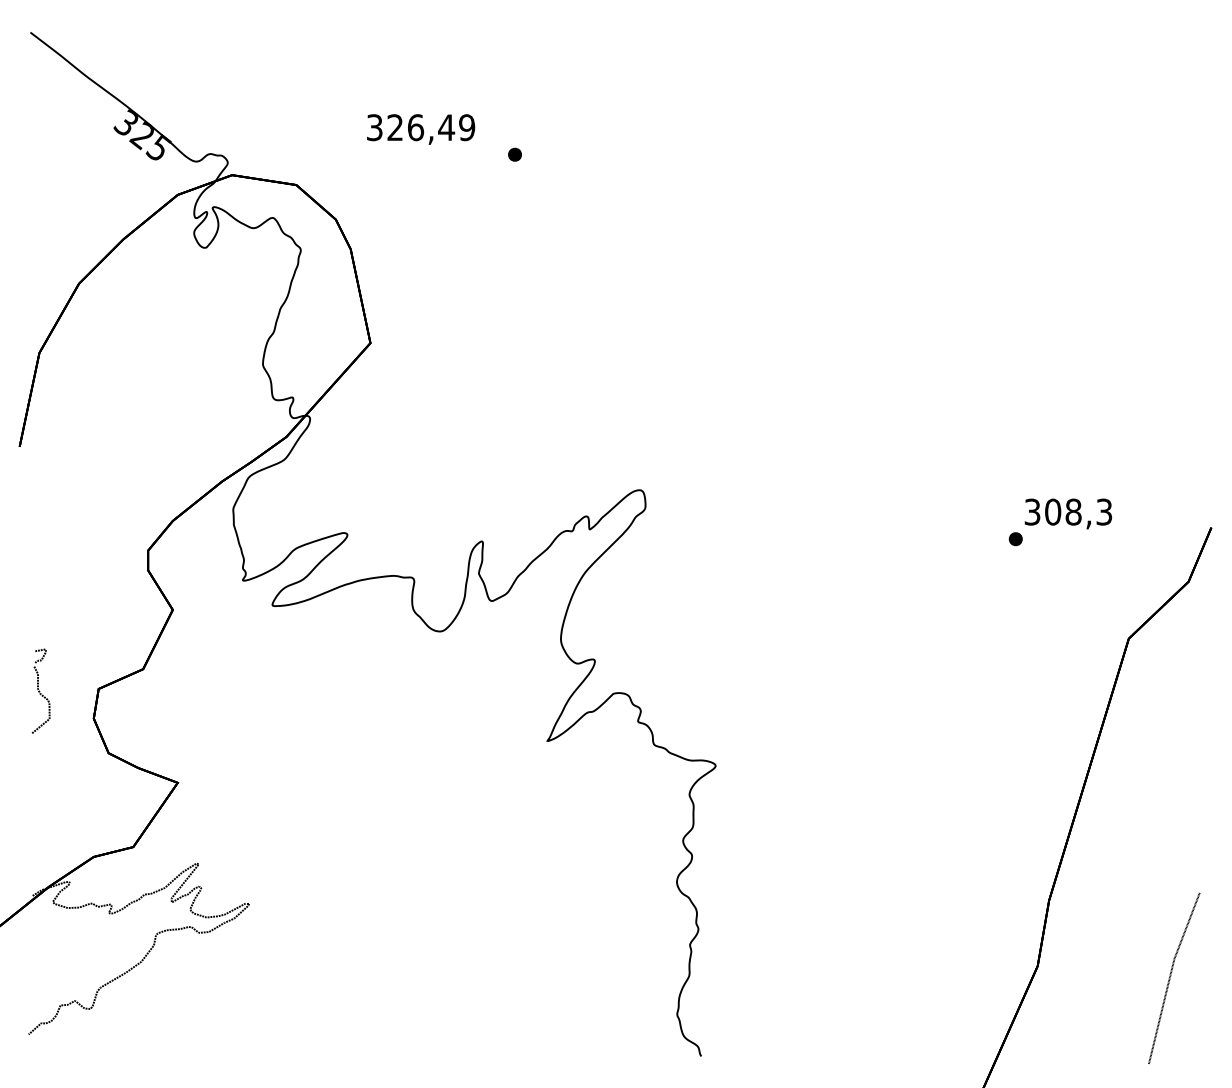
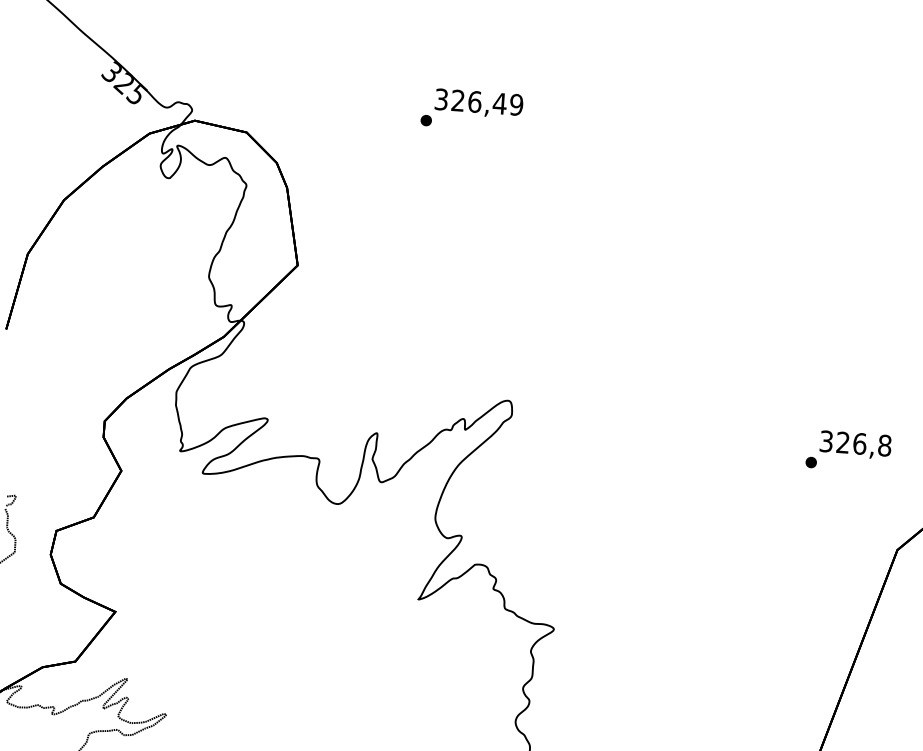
text: (421, 129) -> (479, 103), moved
text: (1078, 511) -> (863, 443), 308,3 -> 326,8

